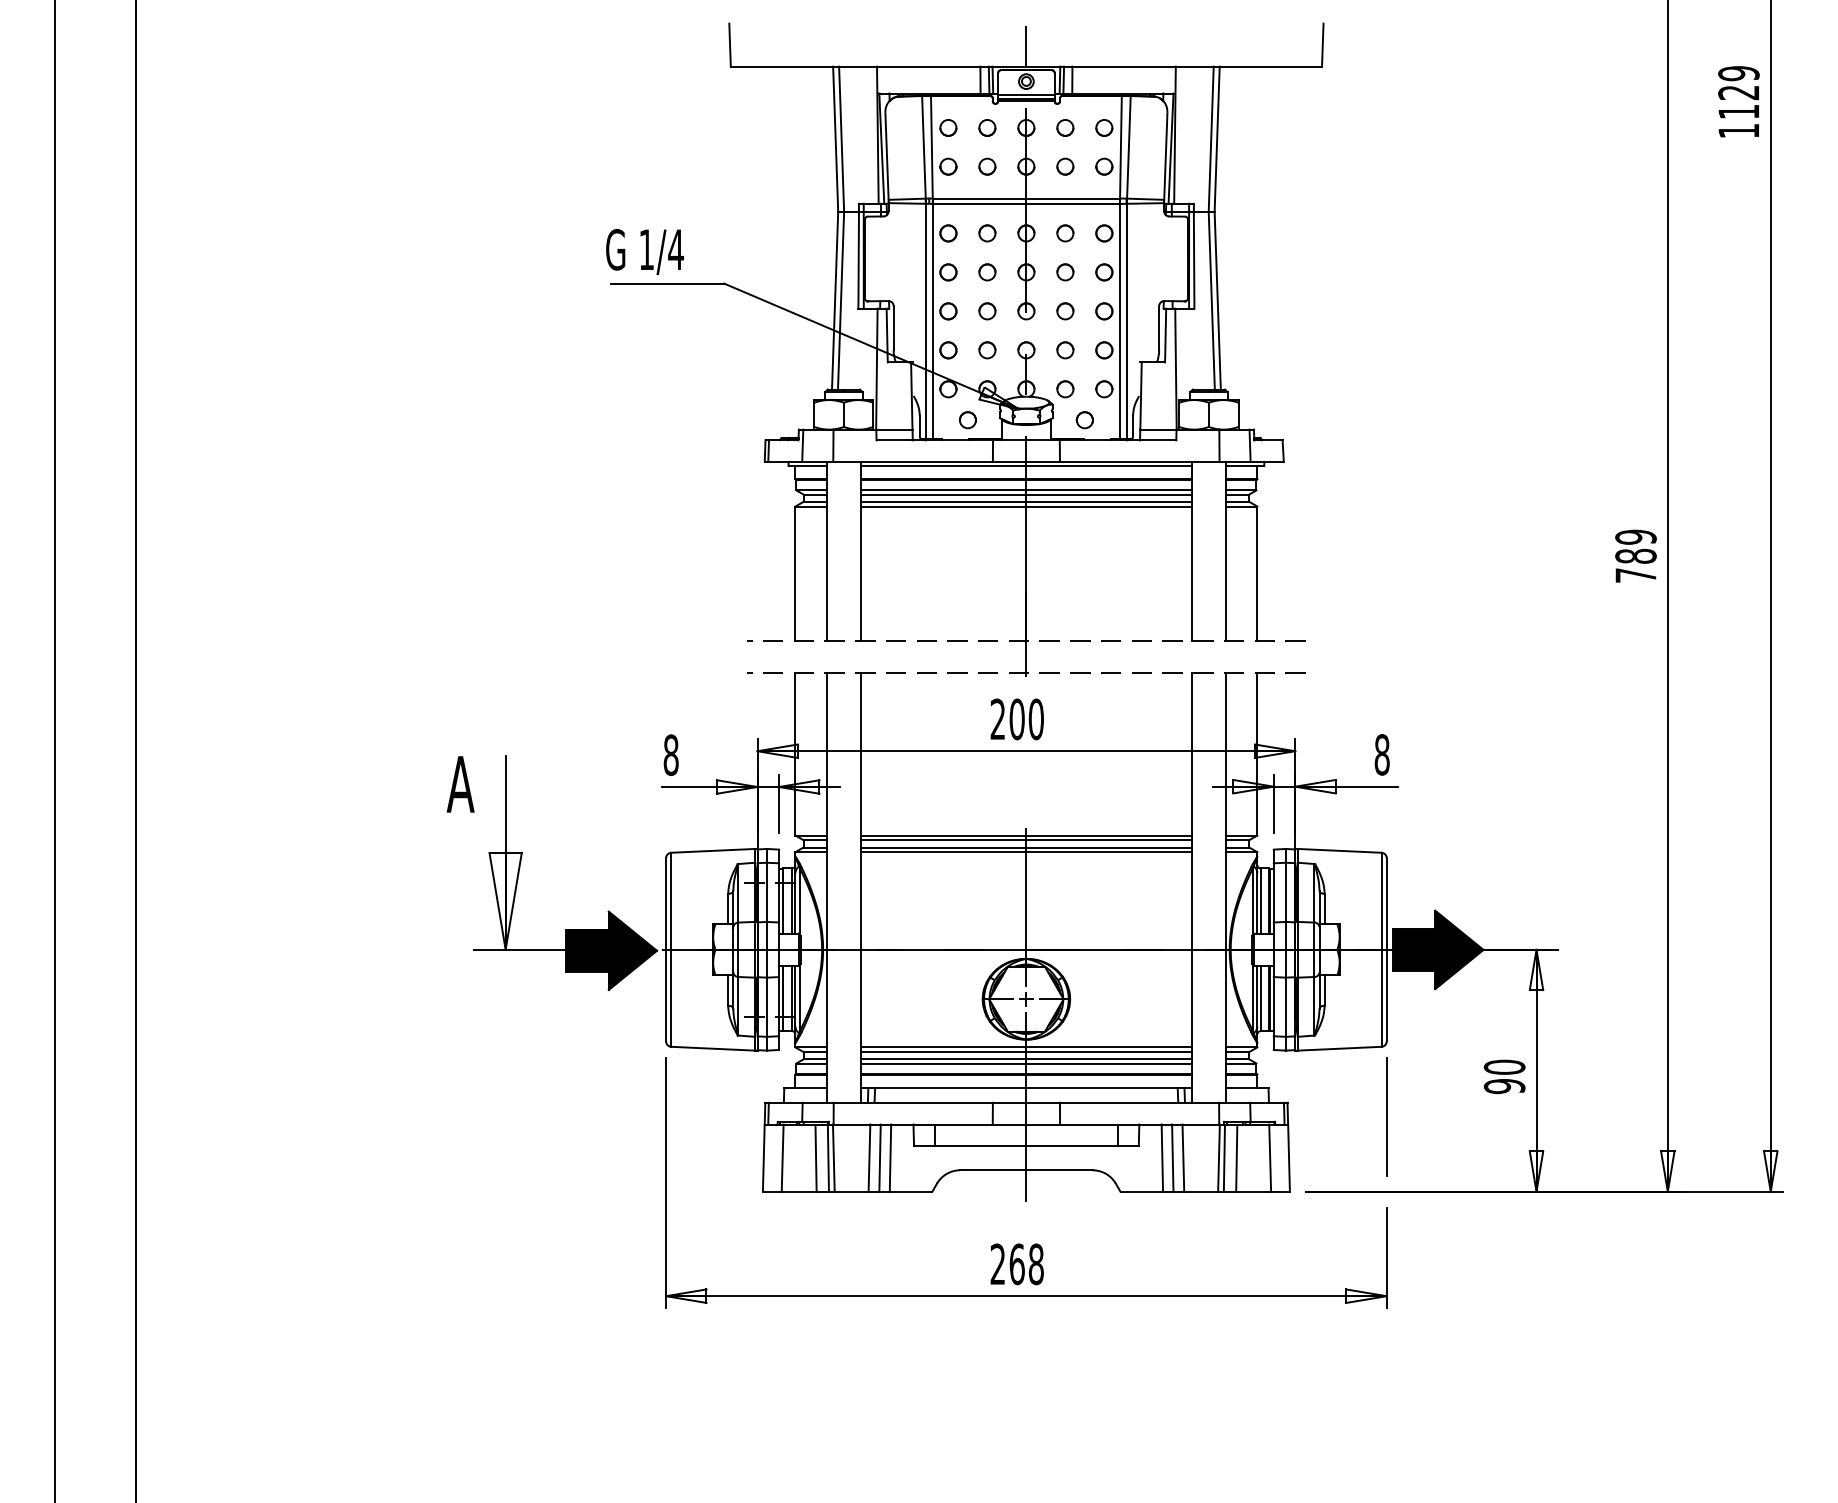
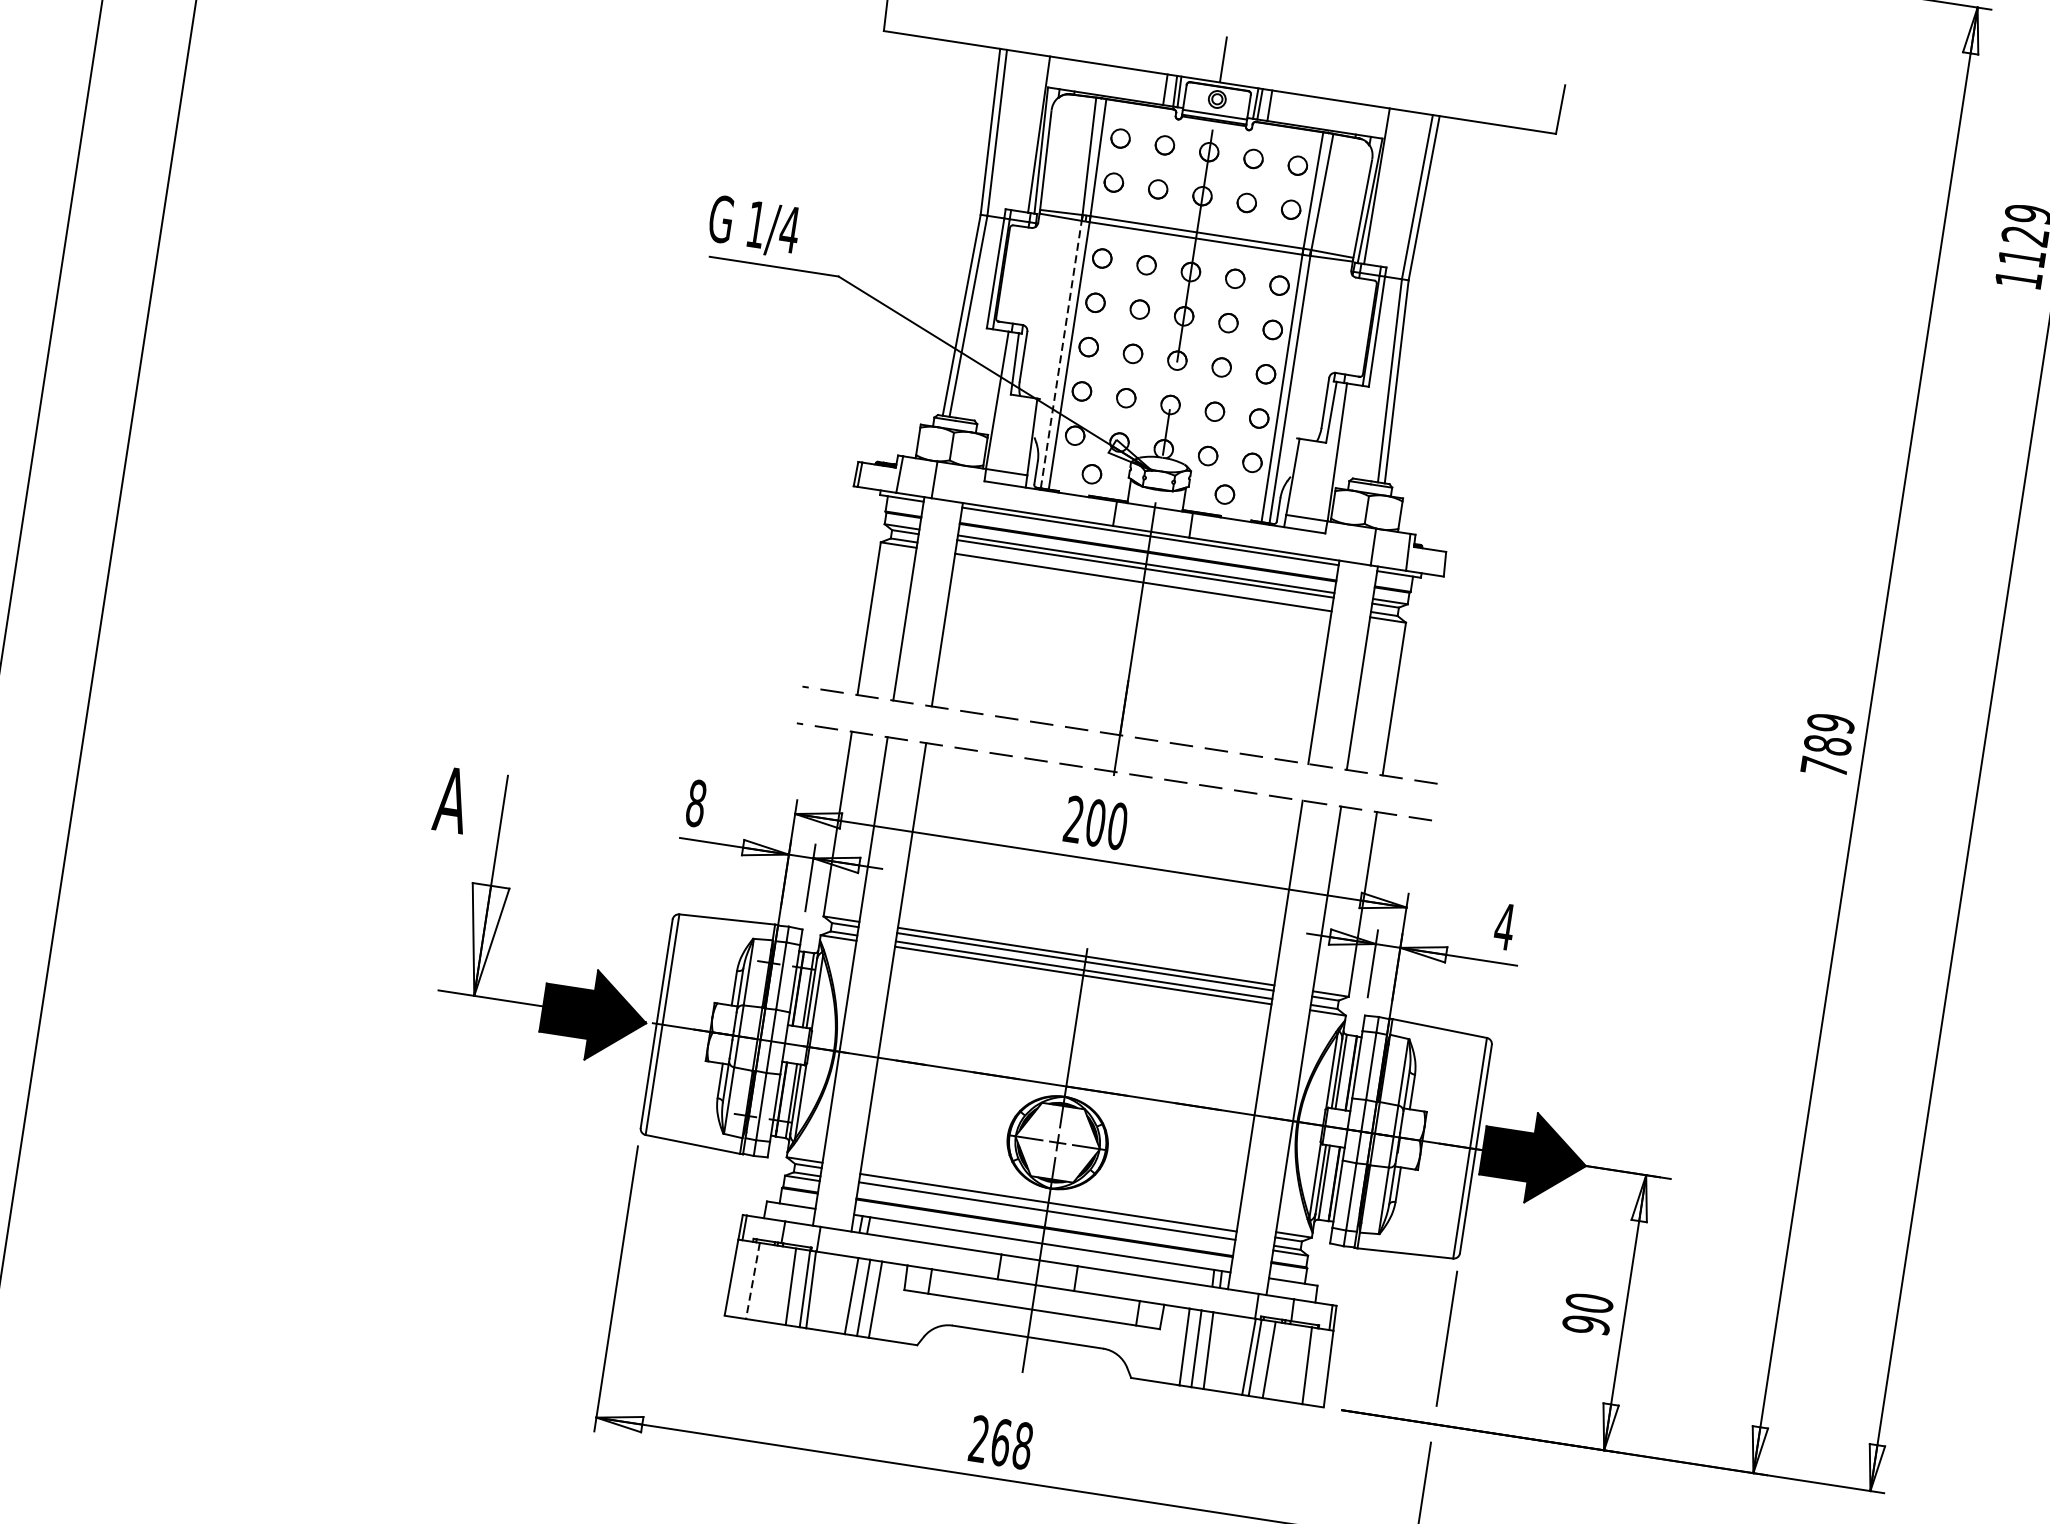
line: (925, 321) -> (1060, 354), solid -> dashed
line: (1026, 501) -> (1144, 576), removed
text: (1382, 754) -> (1505, 926), 8 -> 4
line: (1026, 1047) -> (1049, 1197), removed
line: (1026, 1063) -> (1046, 1215), removed
line: (782, 1158) -> (752, 1281), solid -> dashed

